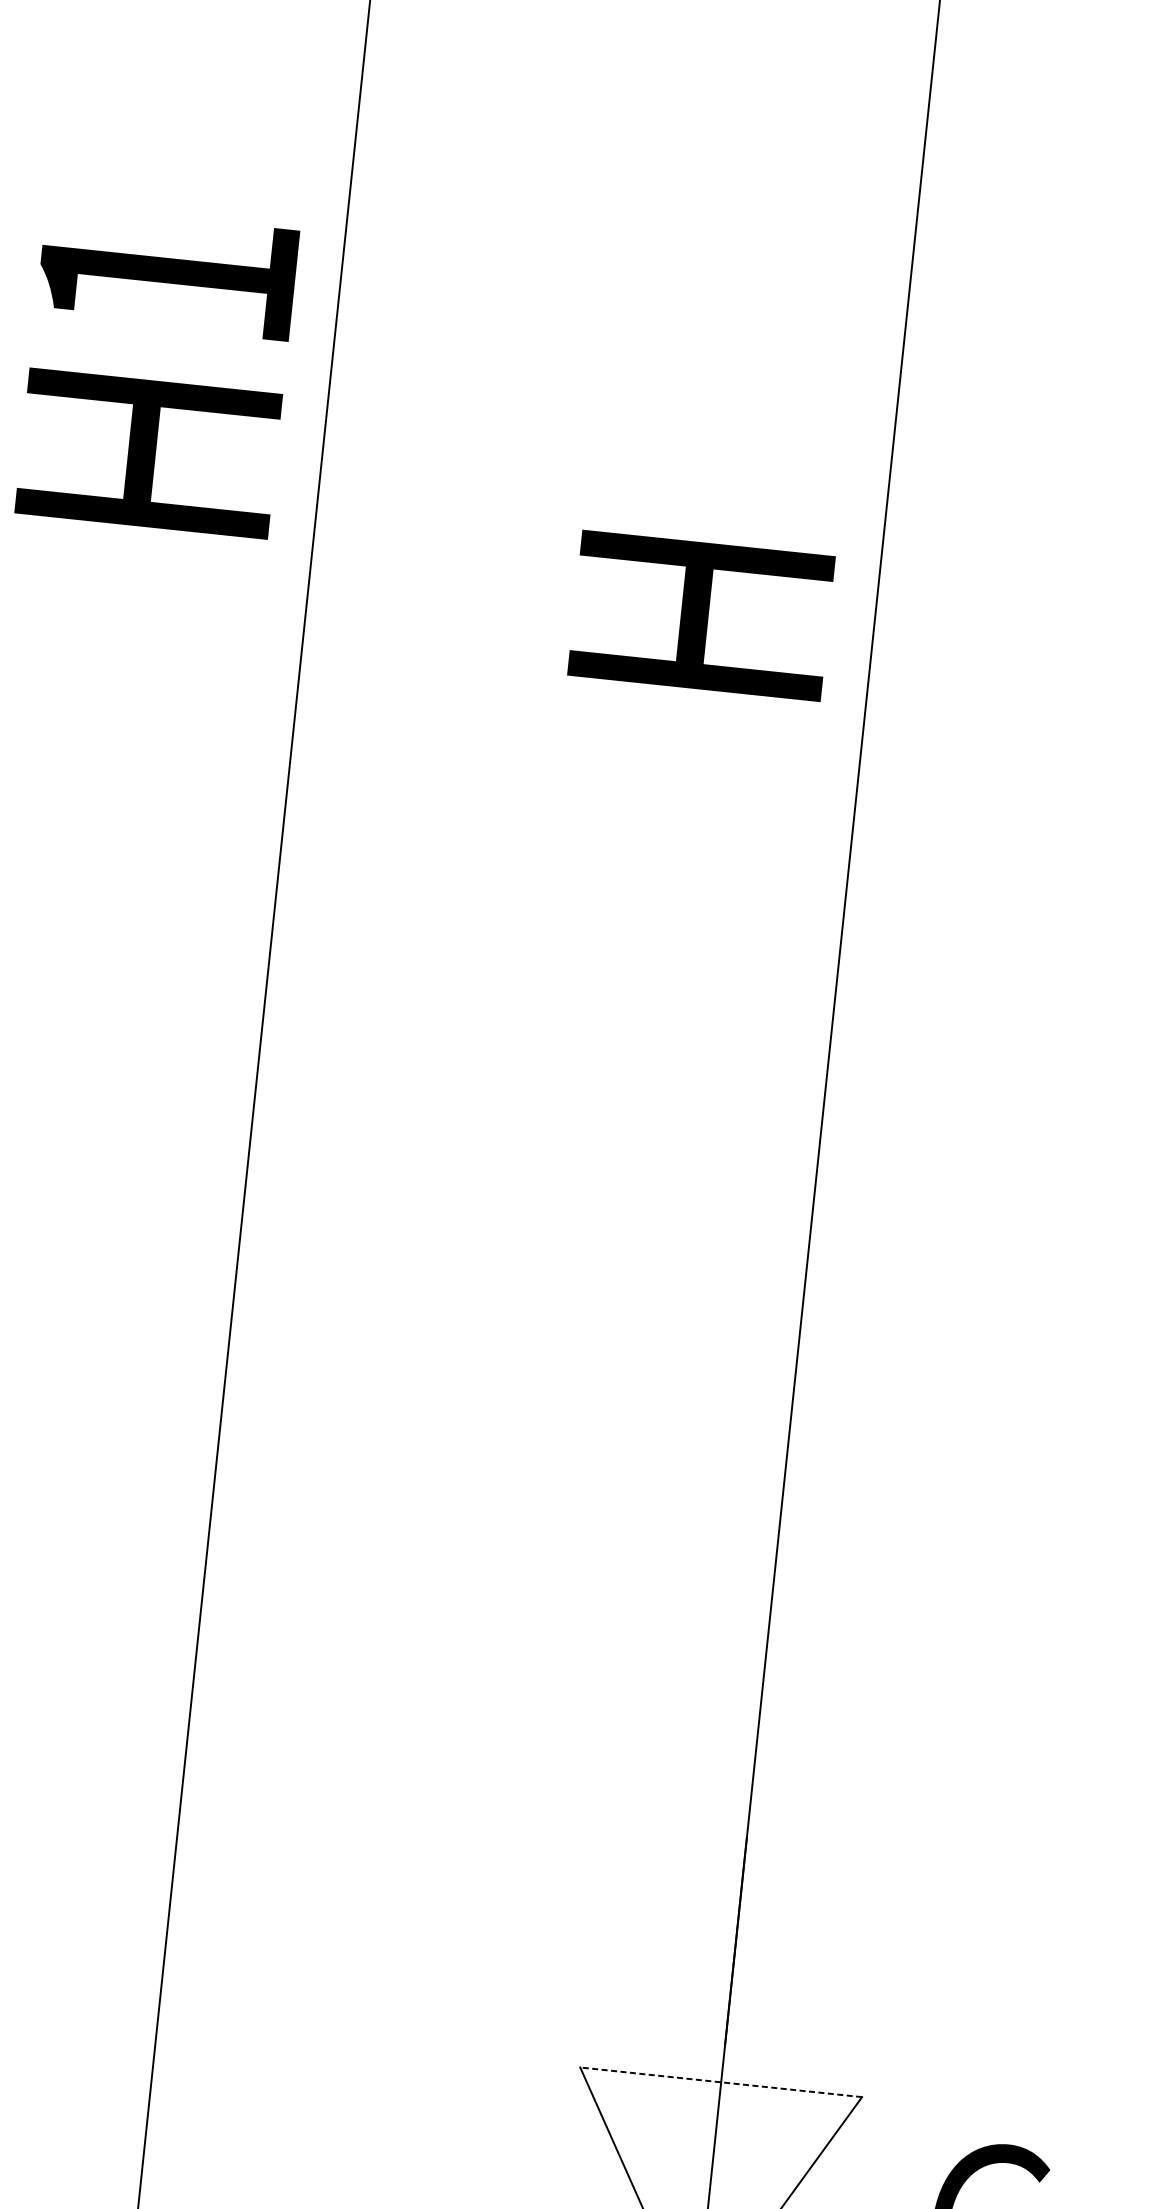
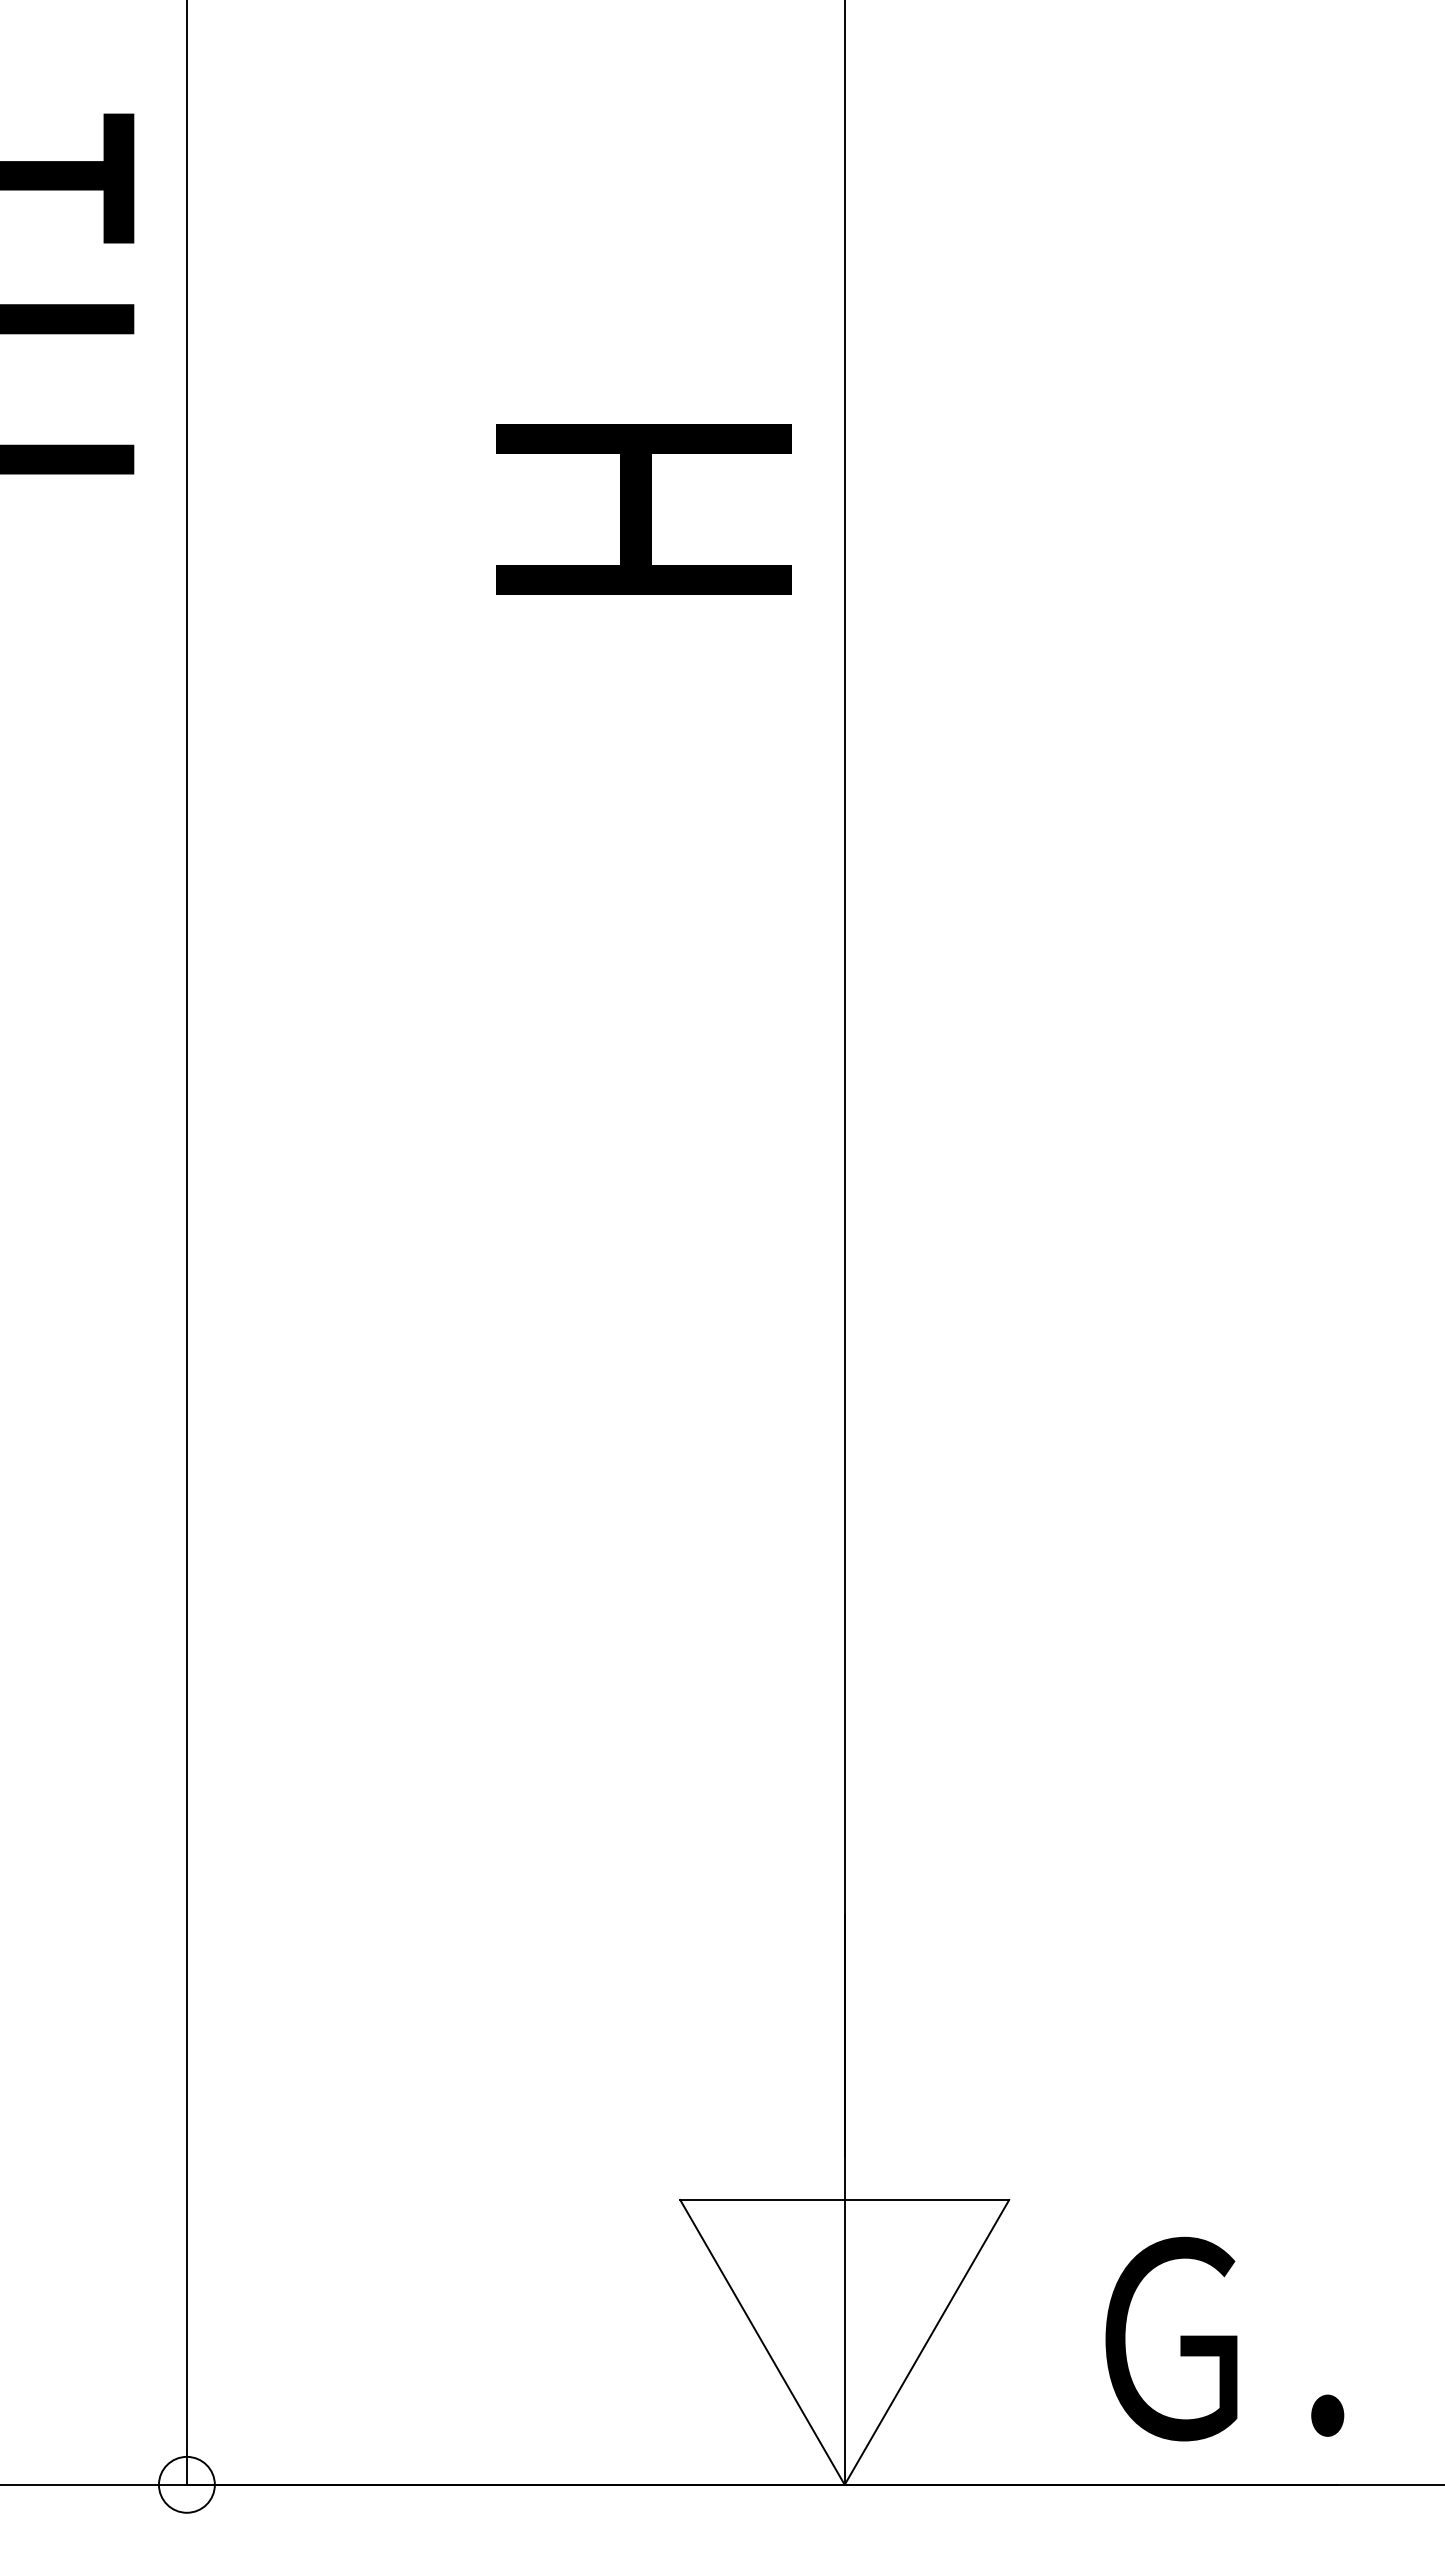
line: (720, 2082) -> (844, 2200), dashed -> solid

